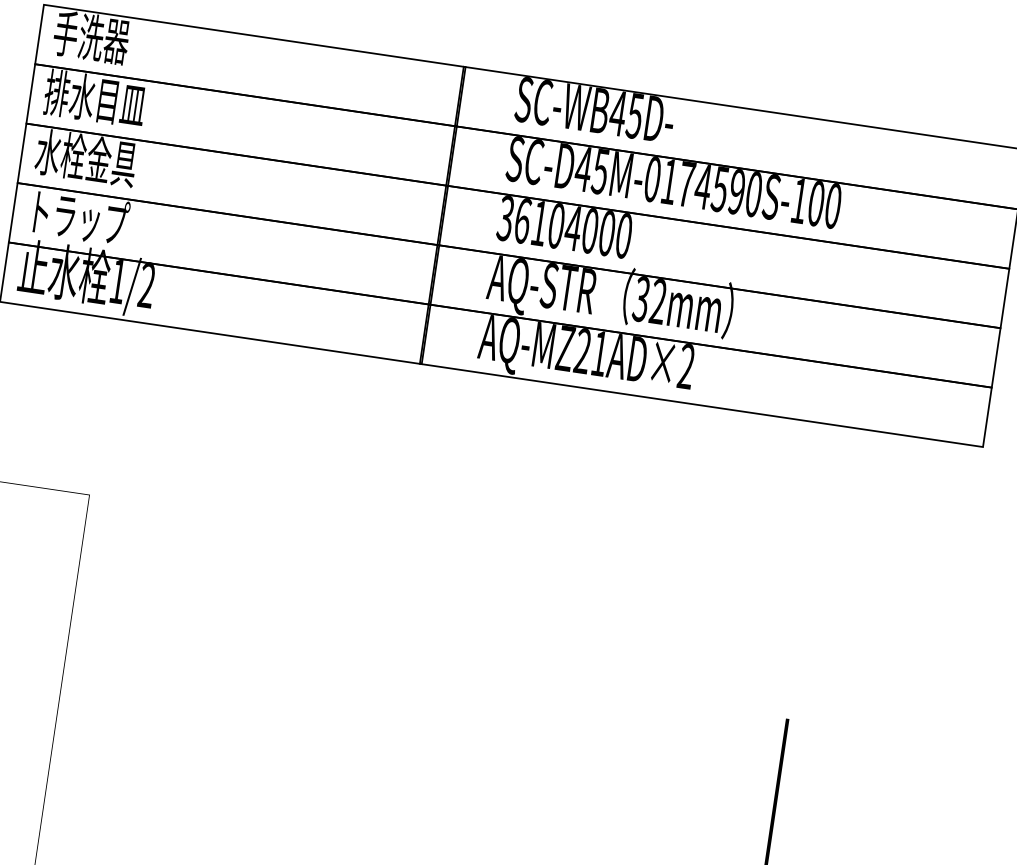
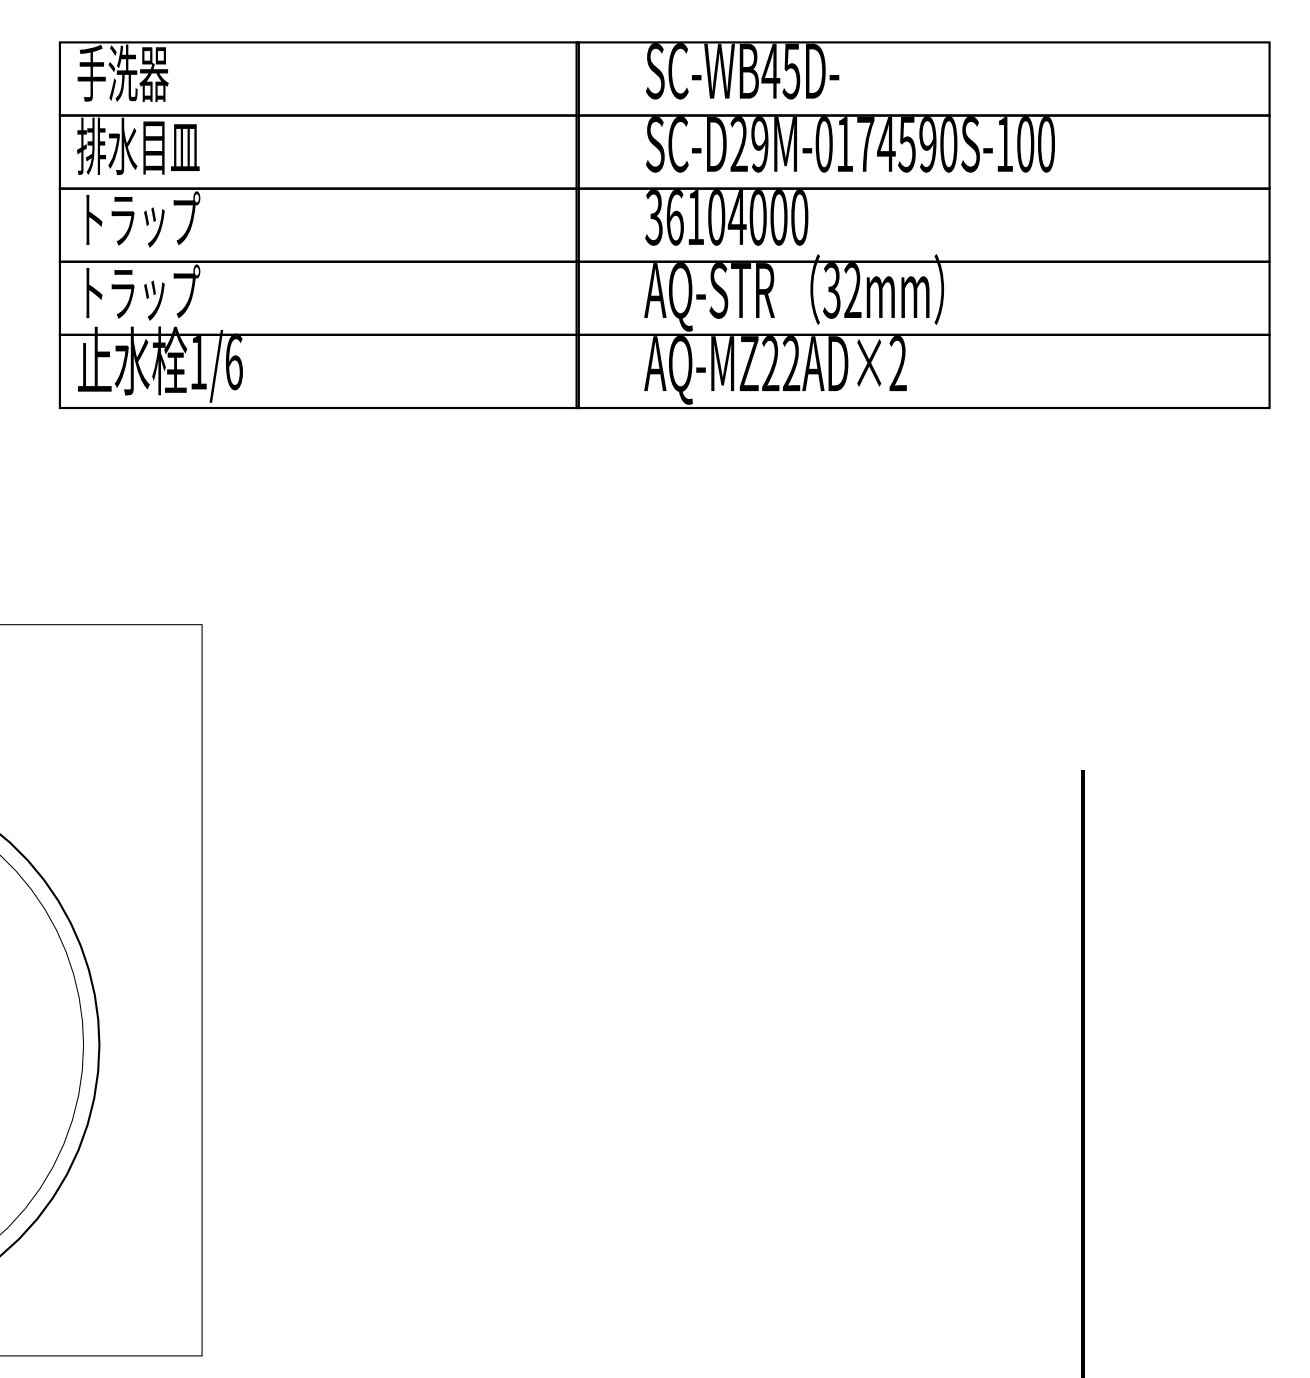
text: (86, 158) -> (138, 219), 水栓金具 -> トラップ
text: (591, 170) -> (748, 144), SC-D45M-0174590S-100 -> SC-D29M-0174590S-100
text: (146, 284) -> (233, 361), 1/2 -> 1/6
text: (599, 353) -> (791, 363), AQ-MZ21AD×2 -> AQ-MZ22AD×2

